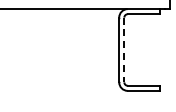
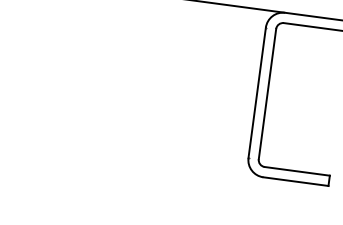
line: (124, 50) -> (267, 95), dashed -> solid

